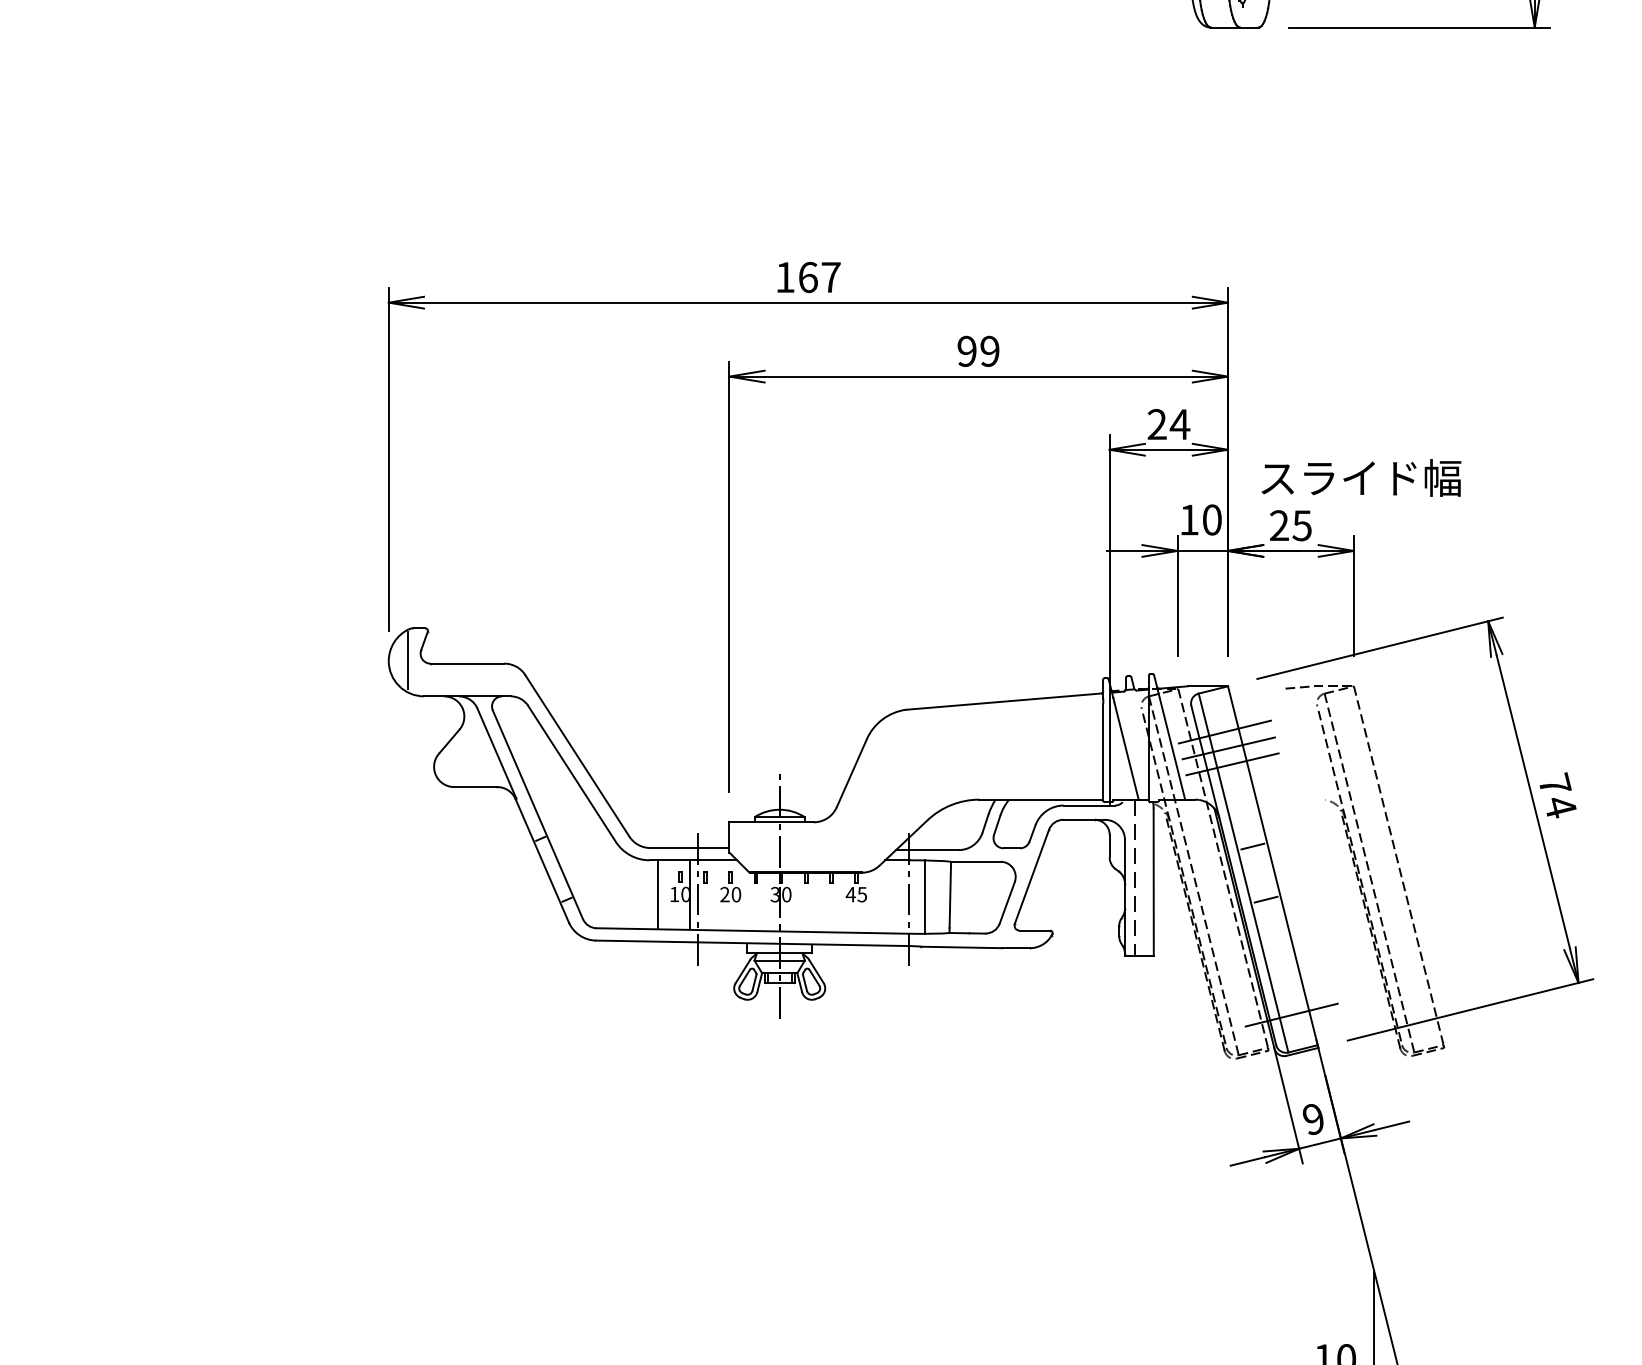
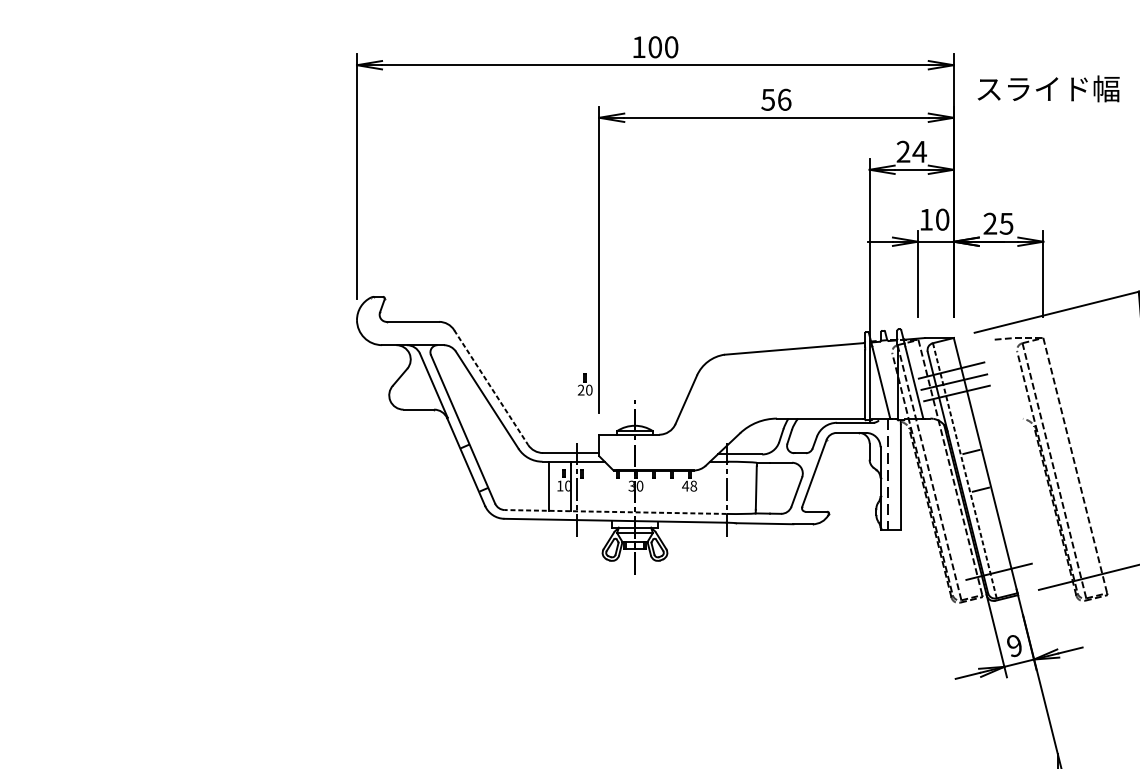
text: (819, 277) -> (663, 47), 167 -> 100
text: (978, 350) -> (776, 99), 99 -> 56
text: (1361, 477) -> (1048, 88), moved
line: (408, 660) -> (371, 319), removed
line: (577, 755) -> (491, 387), solid -> dashed
line: (1243, 873) -> (964, 471), solid -> dashed
part: (730, 886) -> (585, 384), moved
text: (862, 894) -> (693, 486), 45 -> 48
line: (925, 896) -> (738, 487), removed
line: (752, 930) -> (615, 511), solid -> dashed

